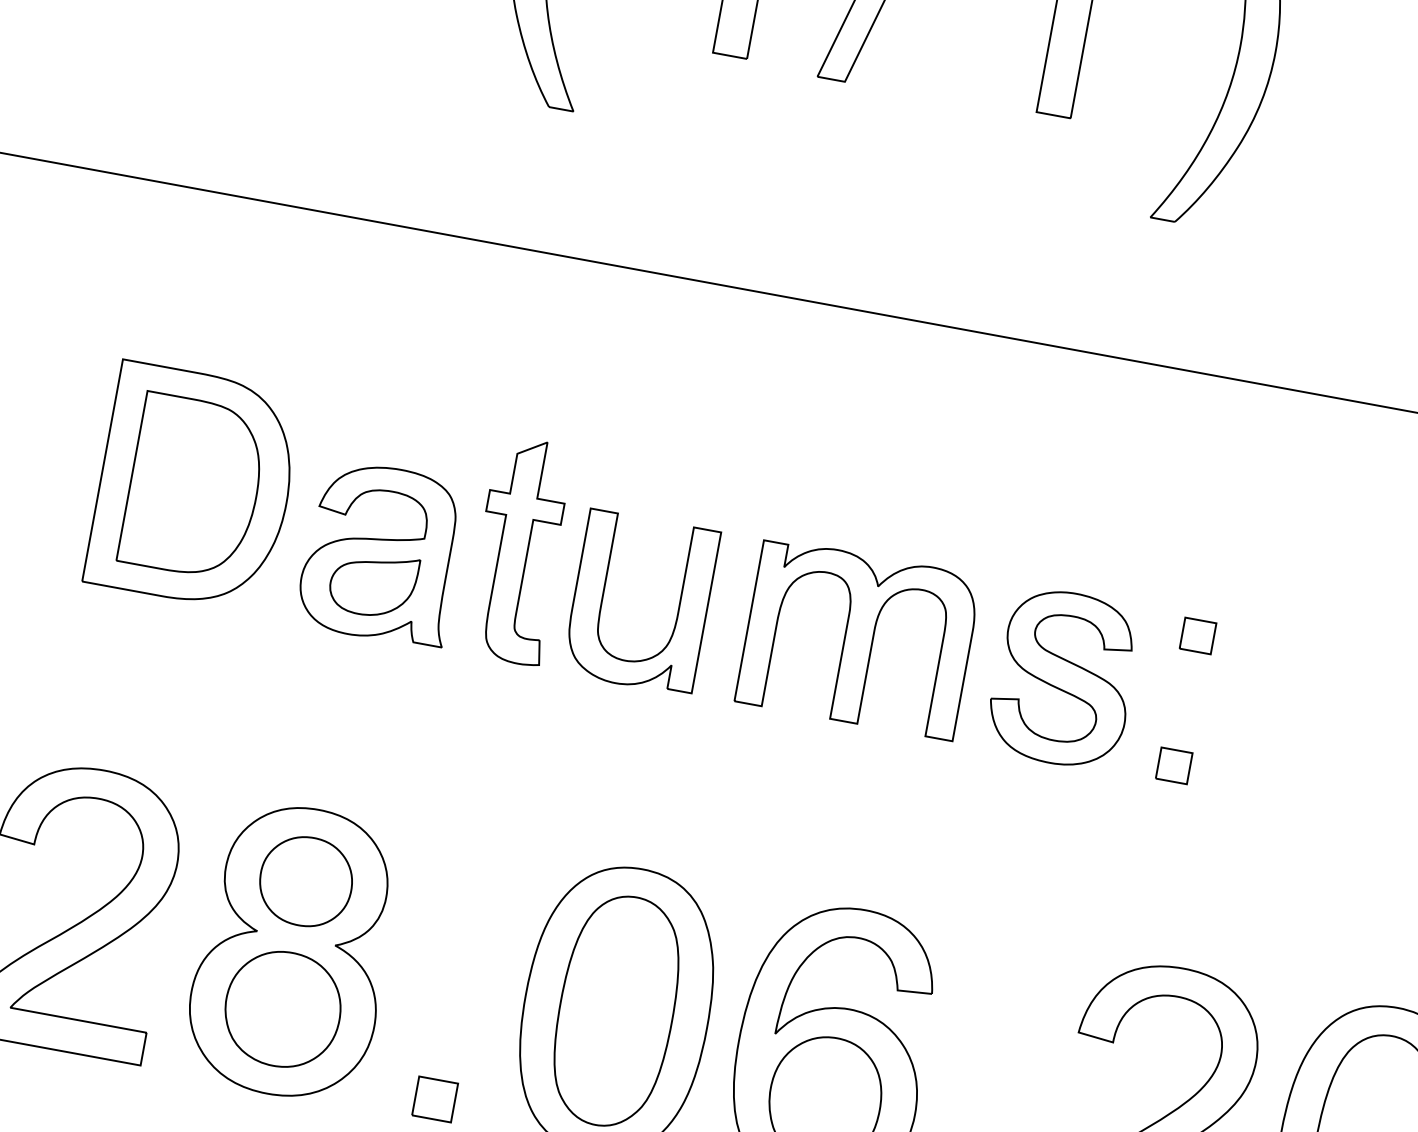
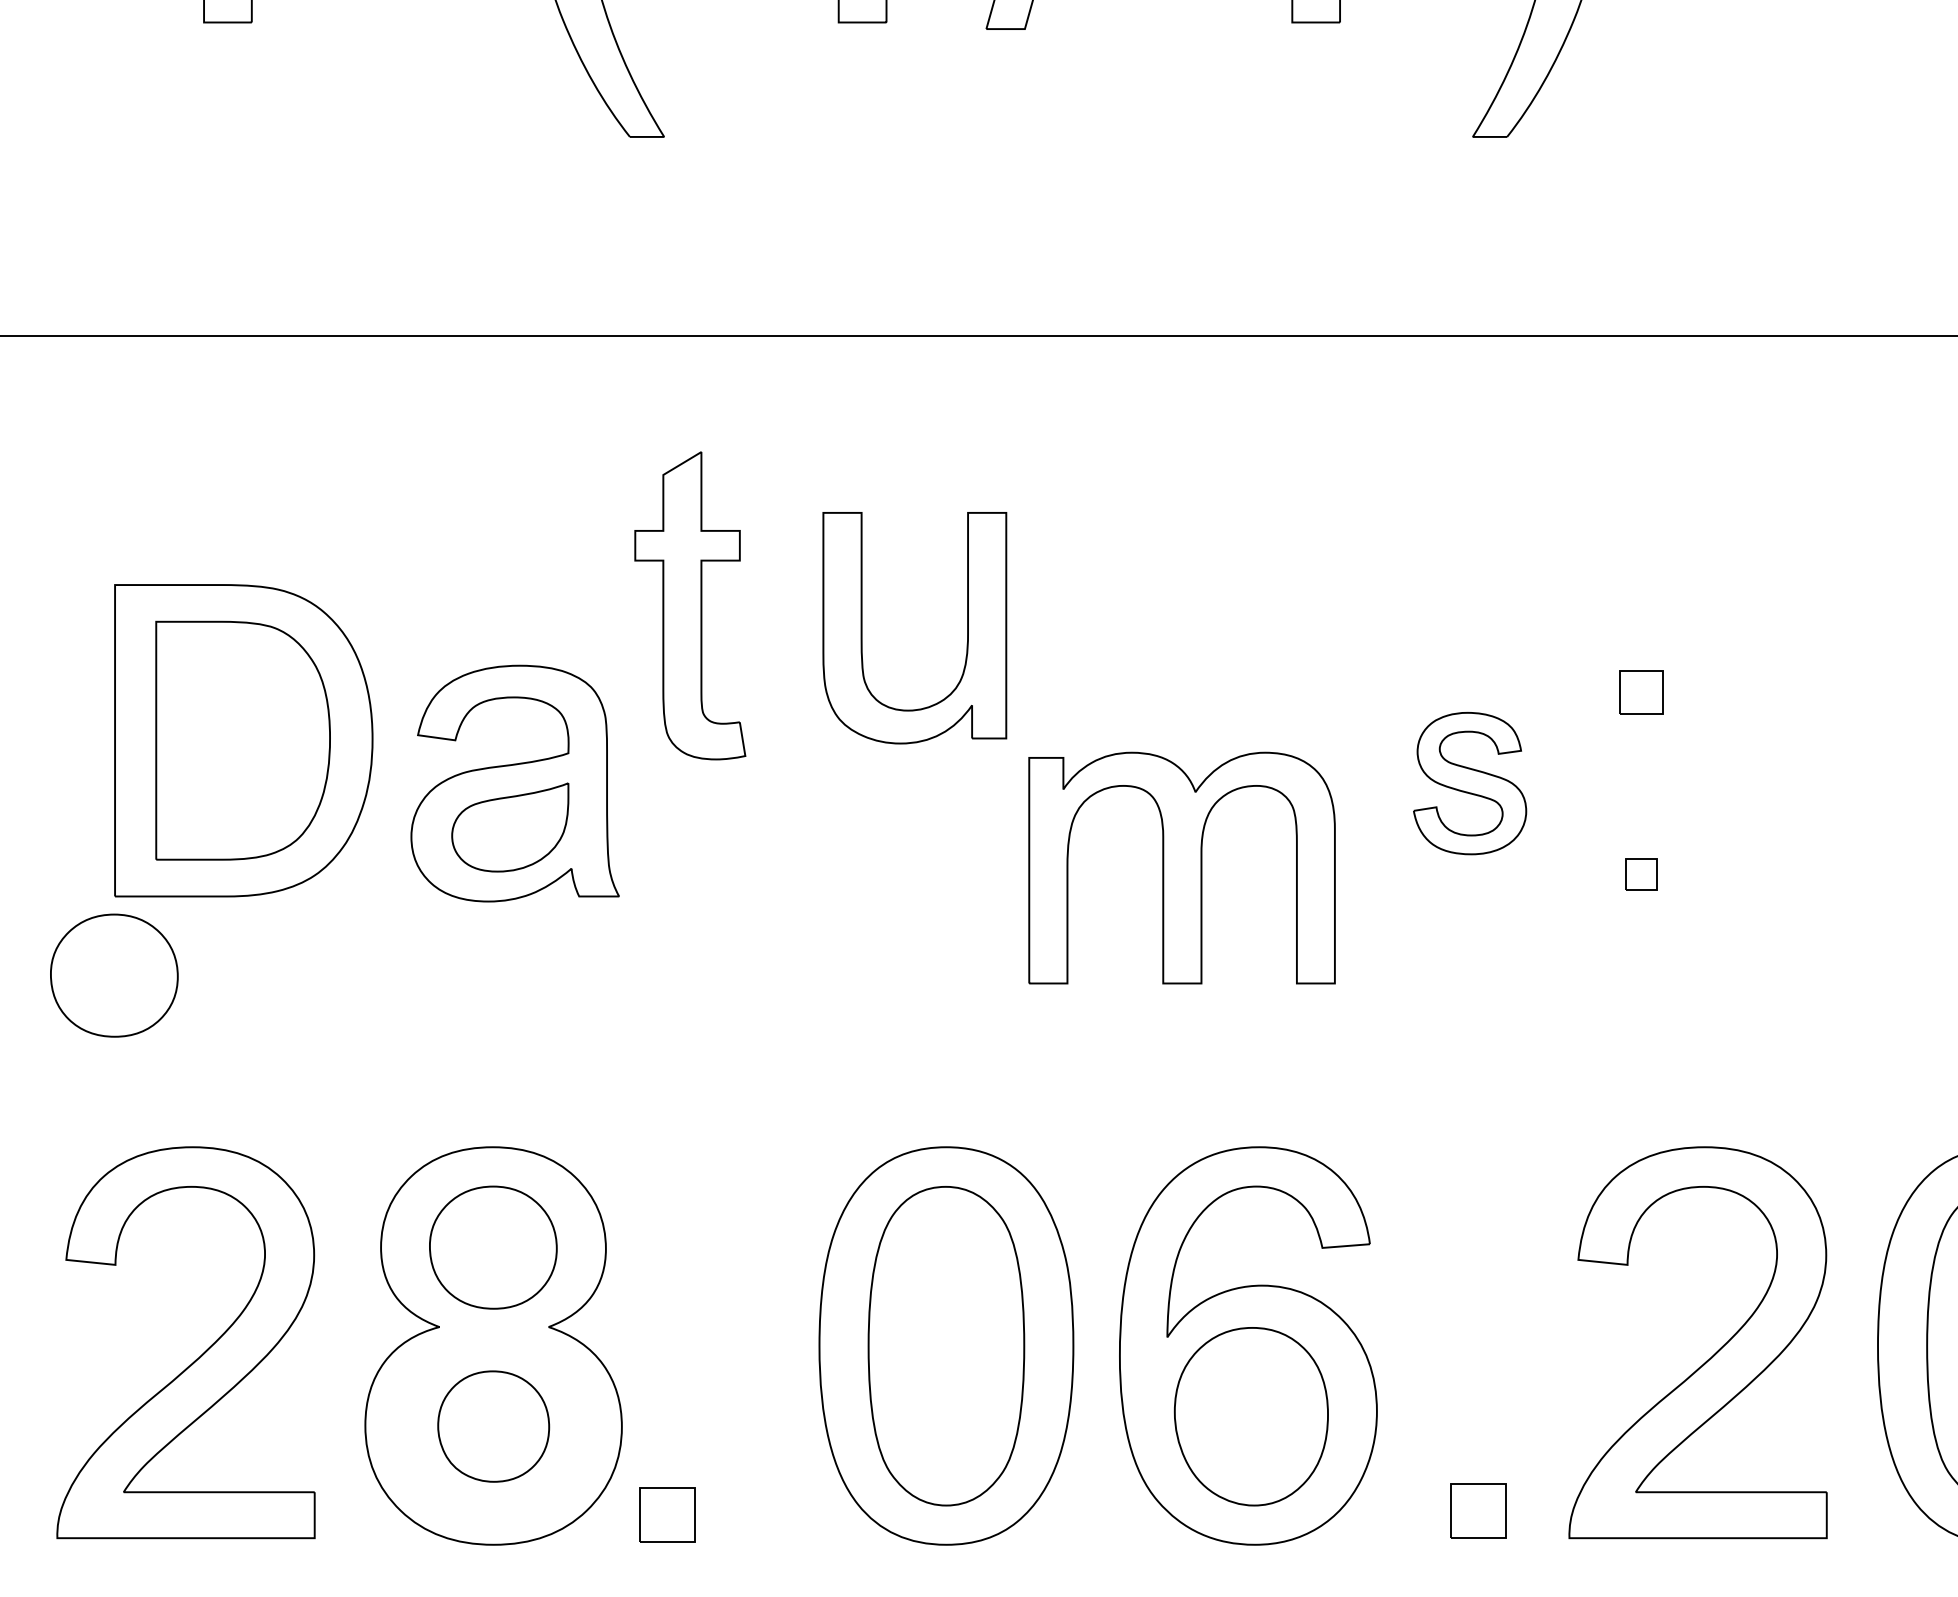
part: (519, 550) -> (690, 605), moved
part: (603, 596) -> (862, 628), moved
part: (71, 637) -> (114, 975), added
part: (858, 638) -> (1181, 867), moved
part: (1063, 678) -> (1469, 783), size x0.6
part: (1174, 765) -> (1641, 874), size x0.7
part: (282, 1009) -> (493, 1426), size x0.7
part: (435, 1099) -> (667, 1514), moved

